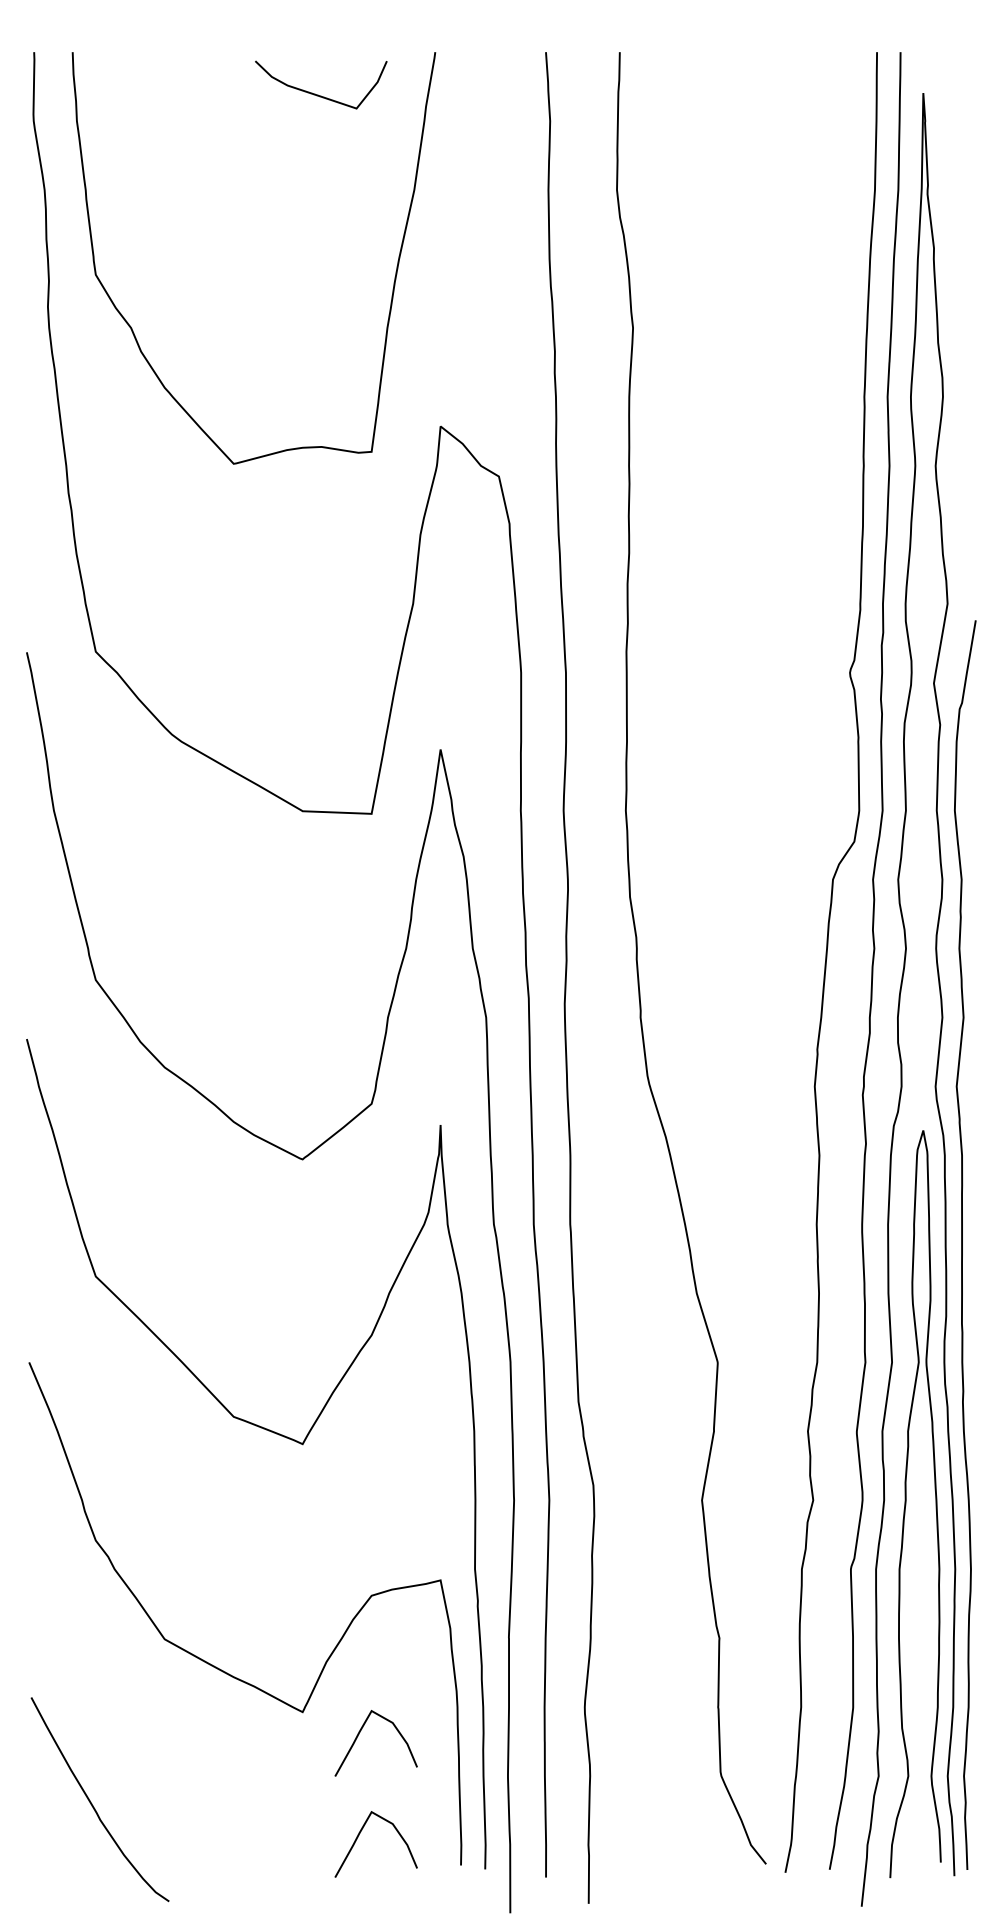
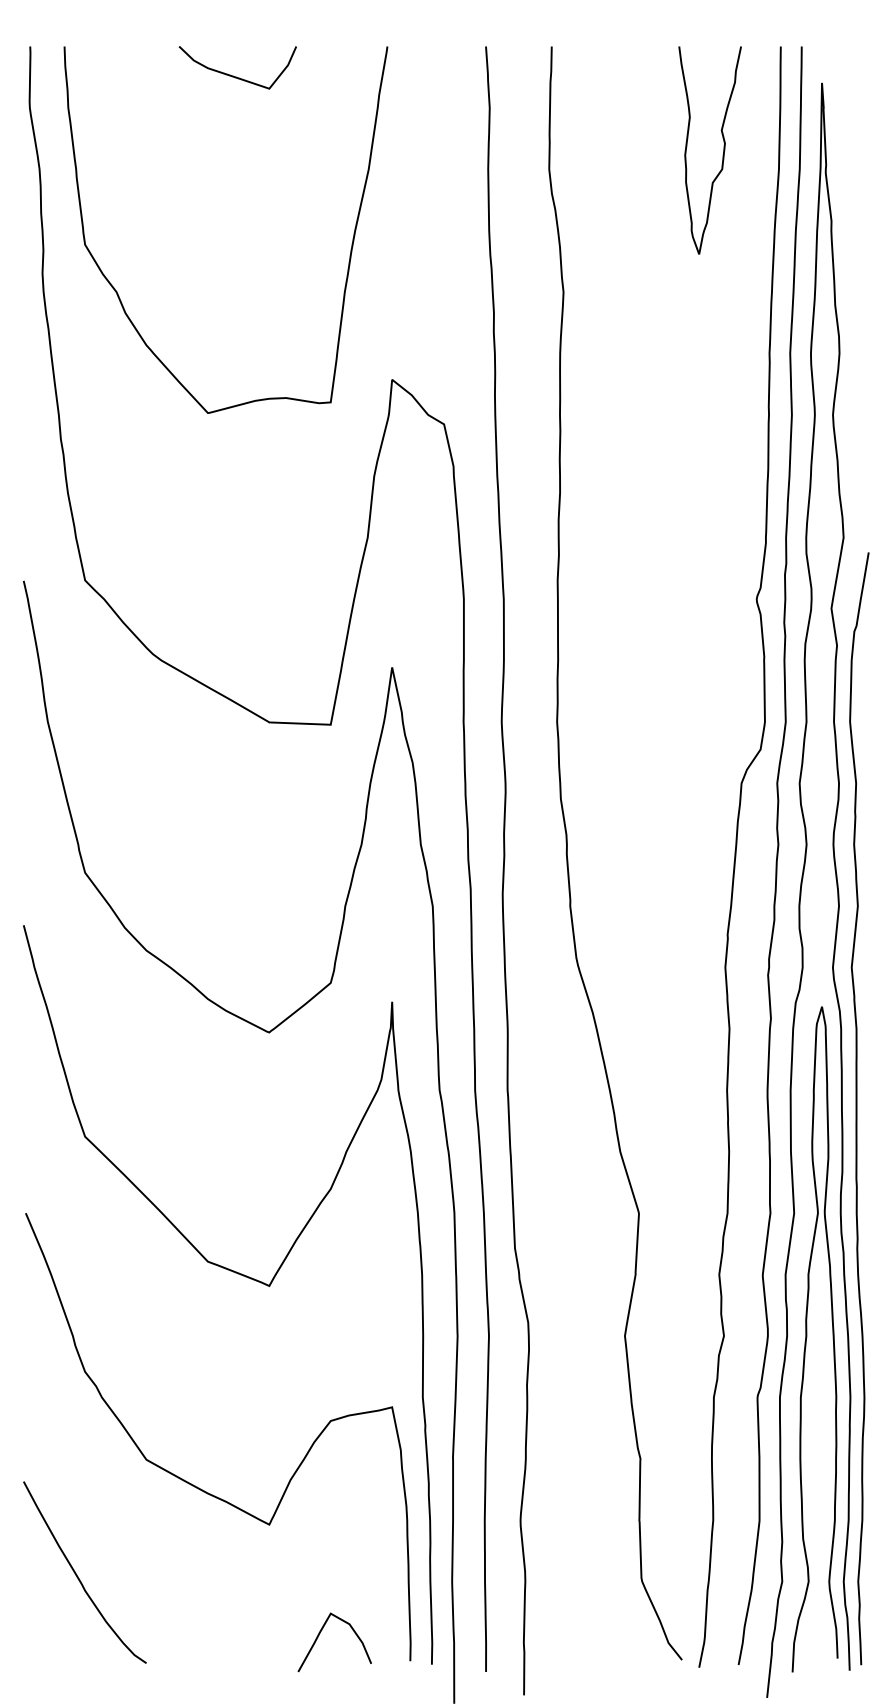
curve: (316, 93) -> (233, 75), moved
curve: (811, 173) -> (722, 154), added
curve: (359, 1735) -> (319, 1545), removed
curve: (92, 1804) -> (78, 1576), moved

